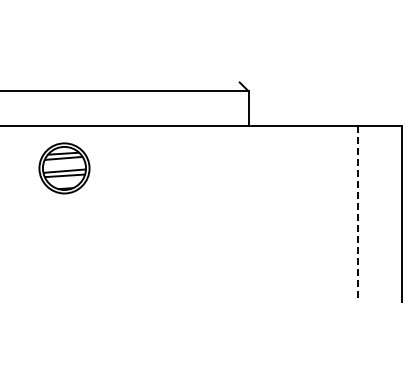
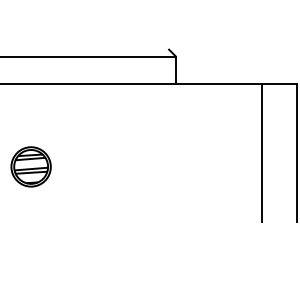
part: (64, 168) -> (31, 166), moved
line: (358, 213) -> (262, 152), dashed -> solid

